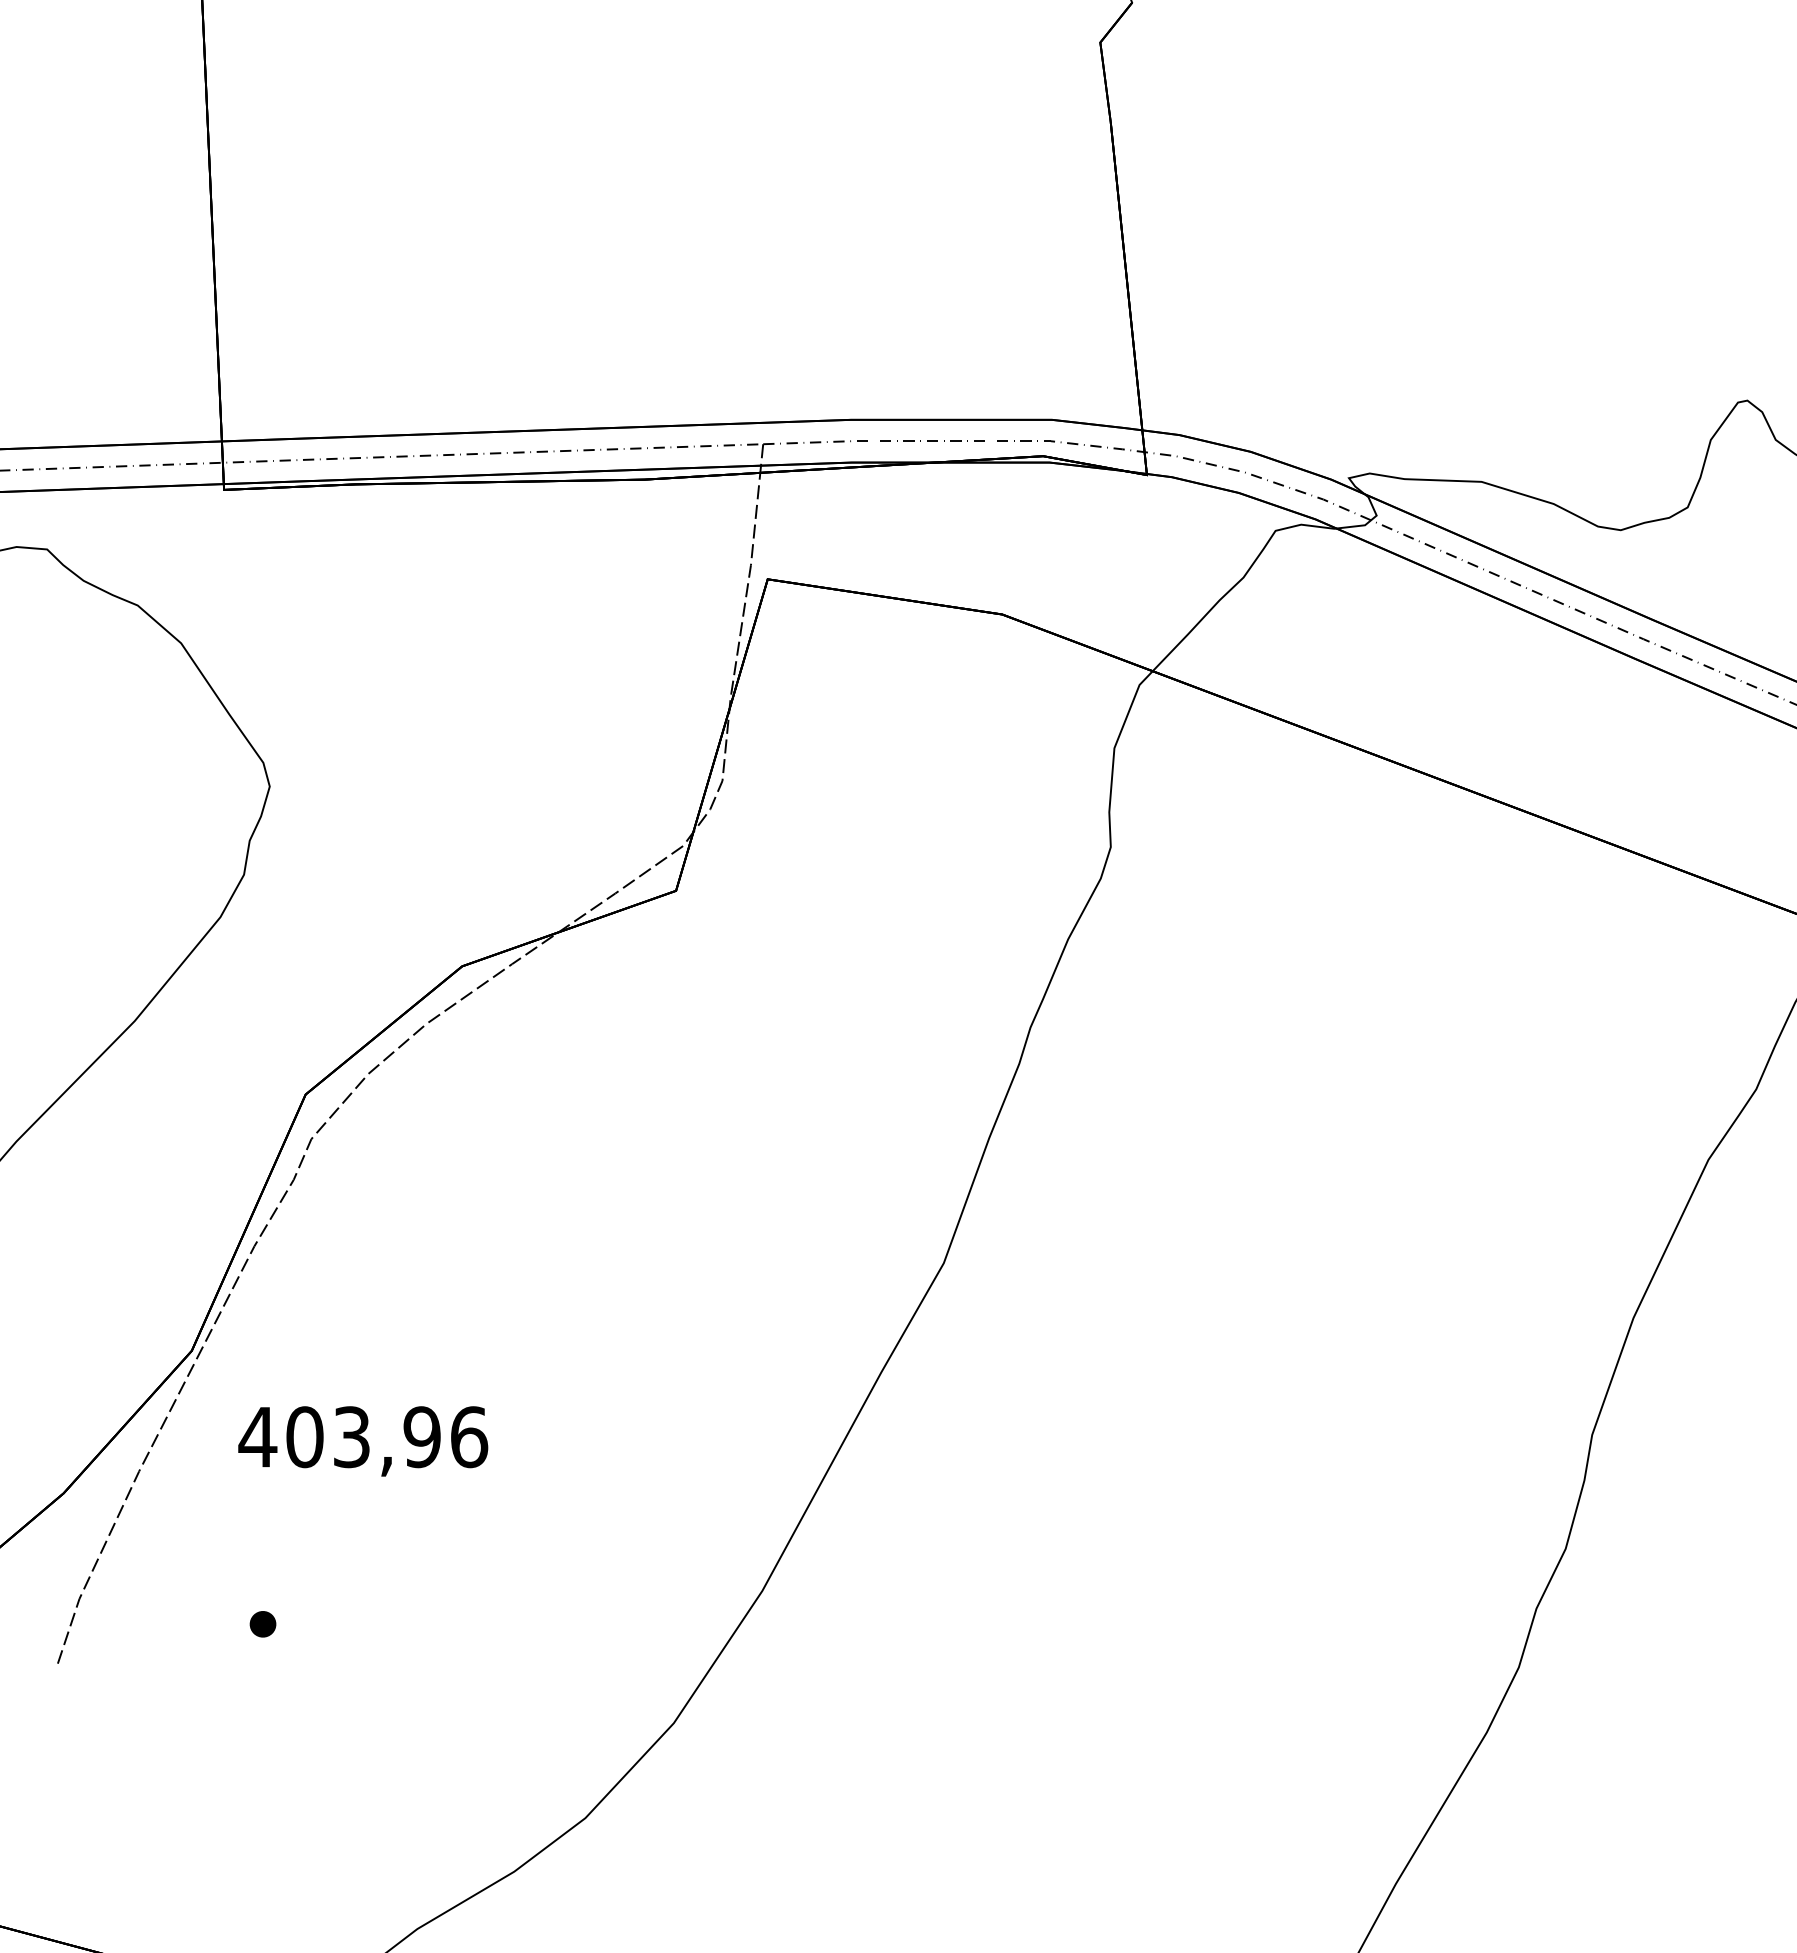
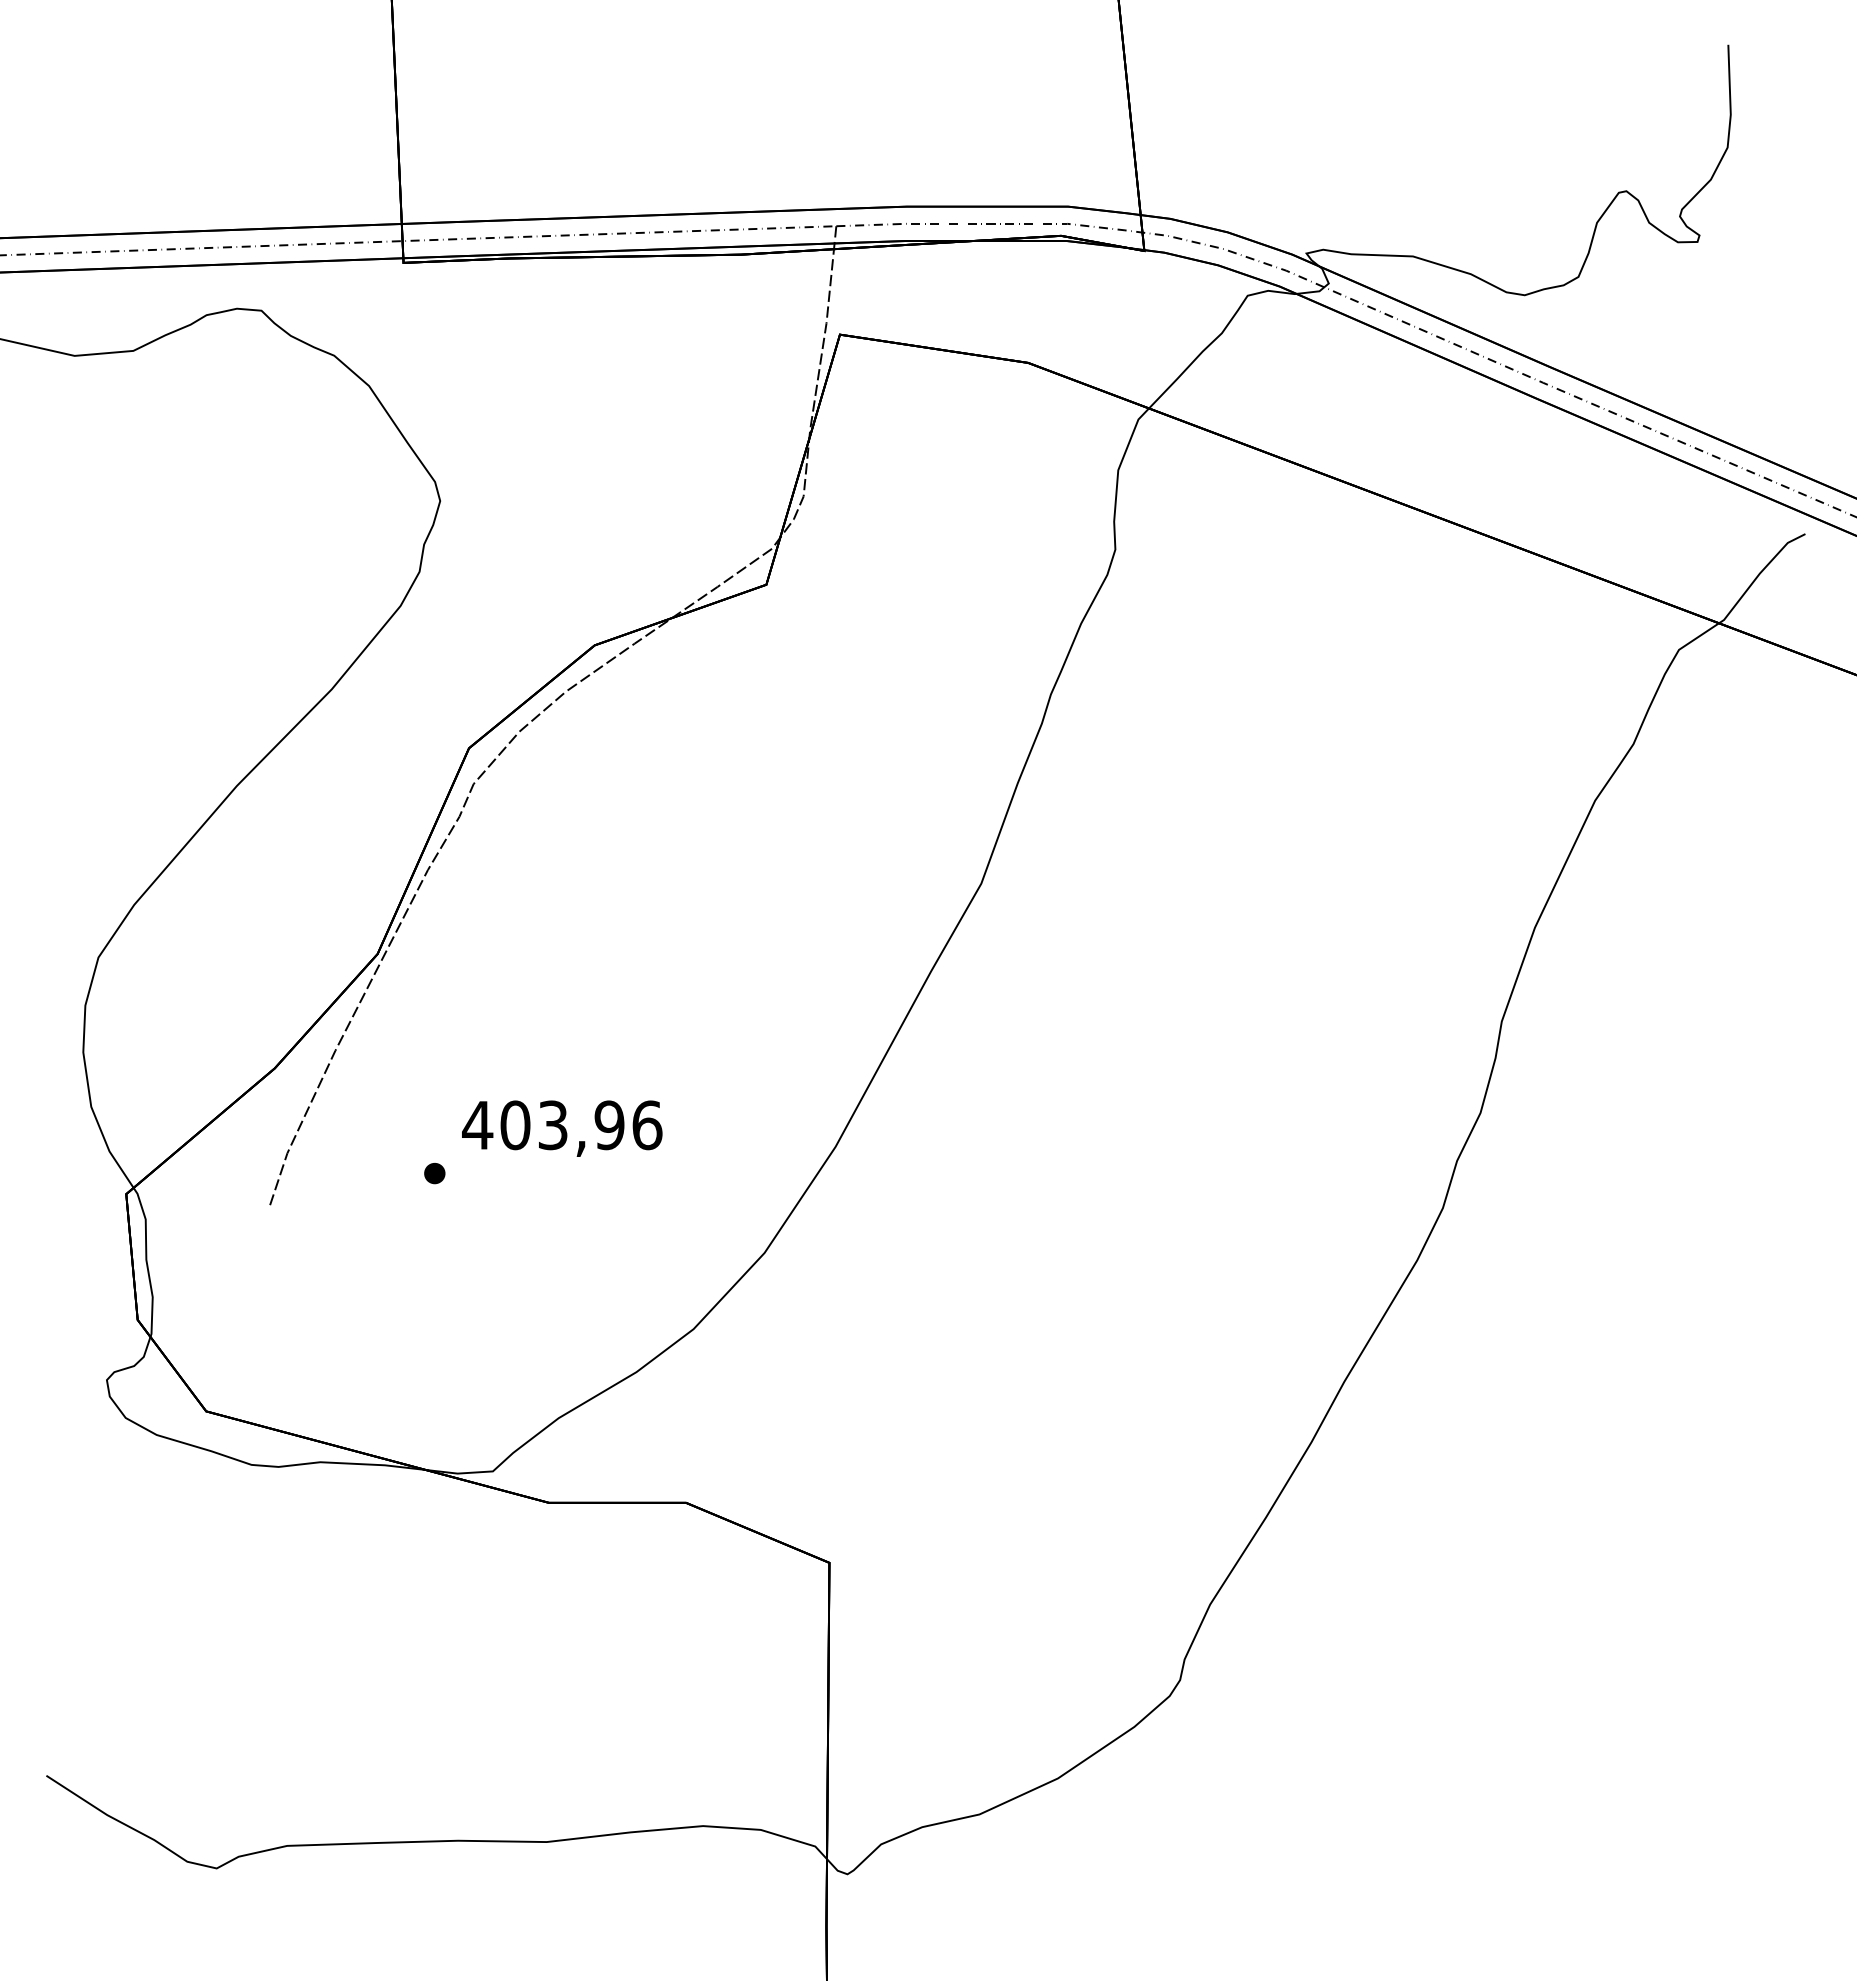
text: (363, 1441) -> (562, 1128), moved

